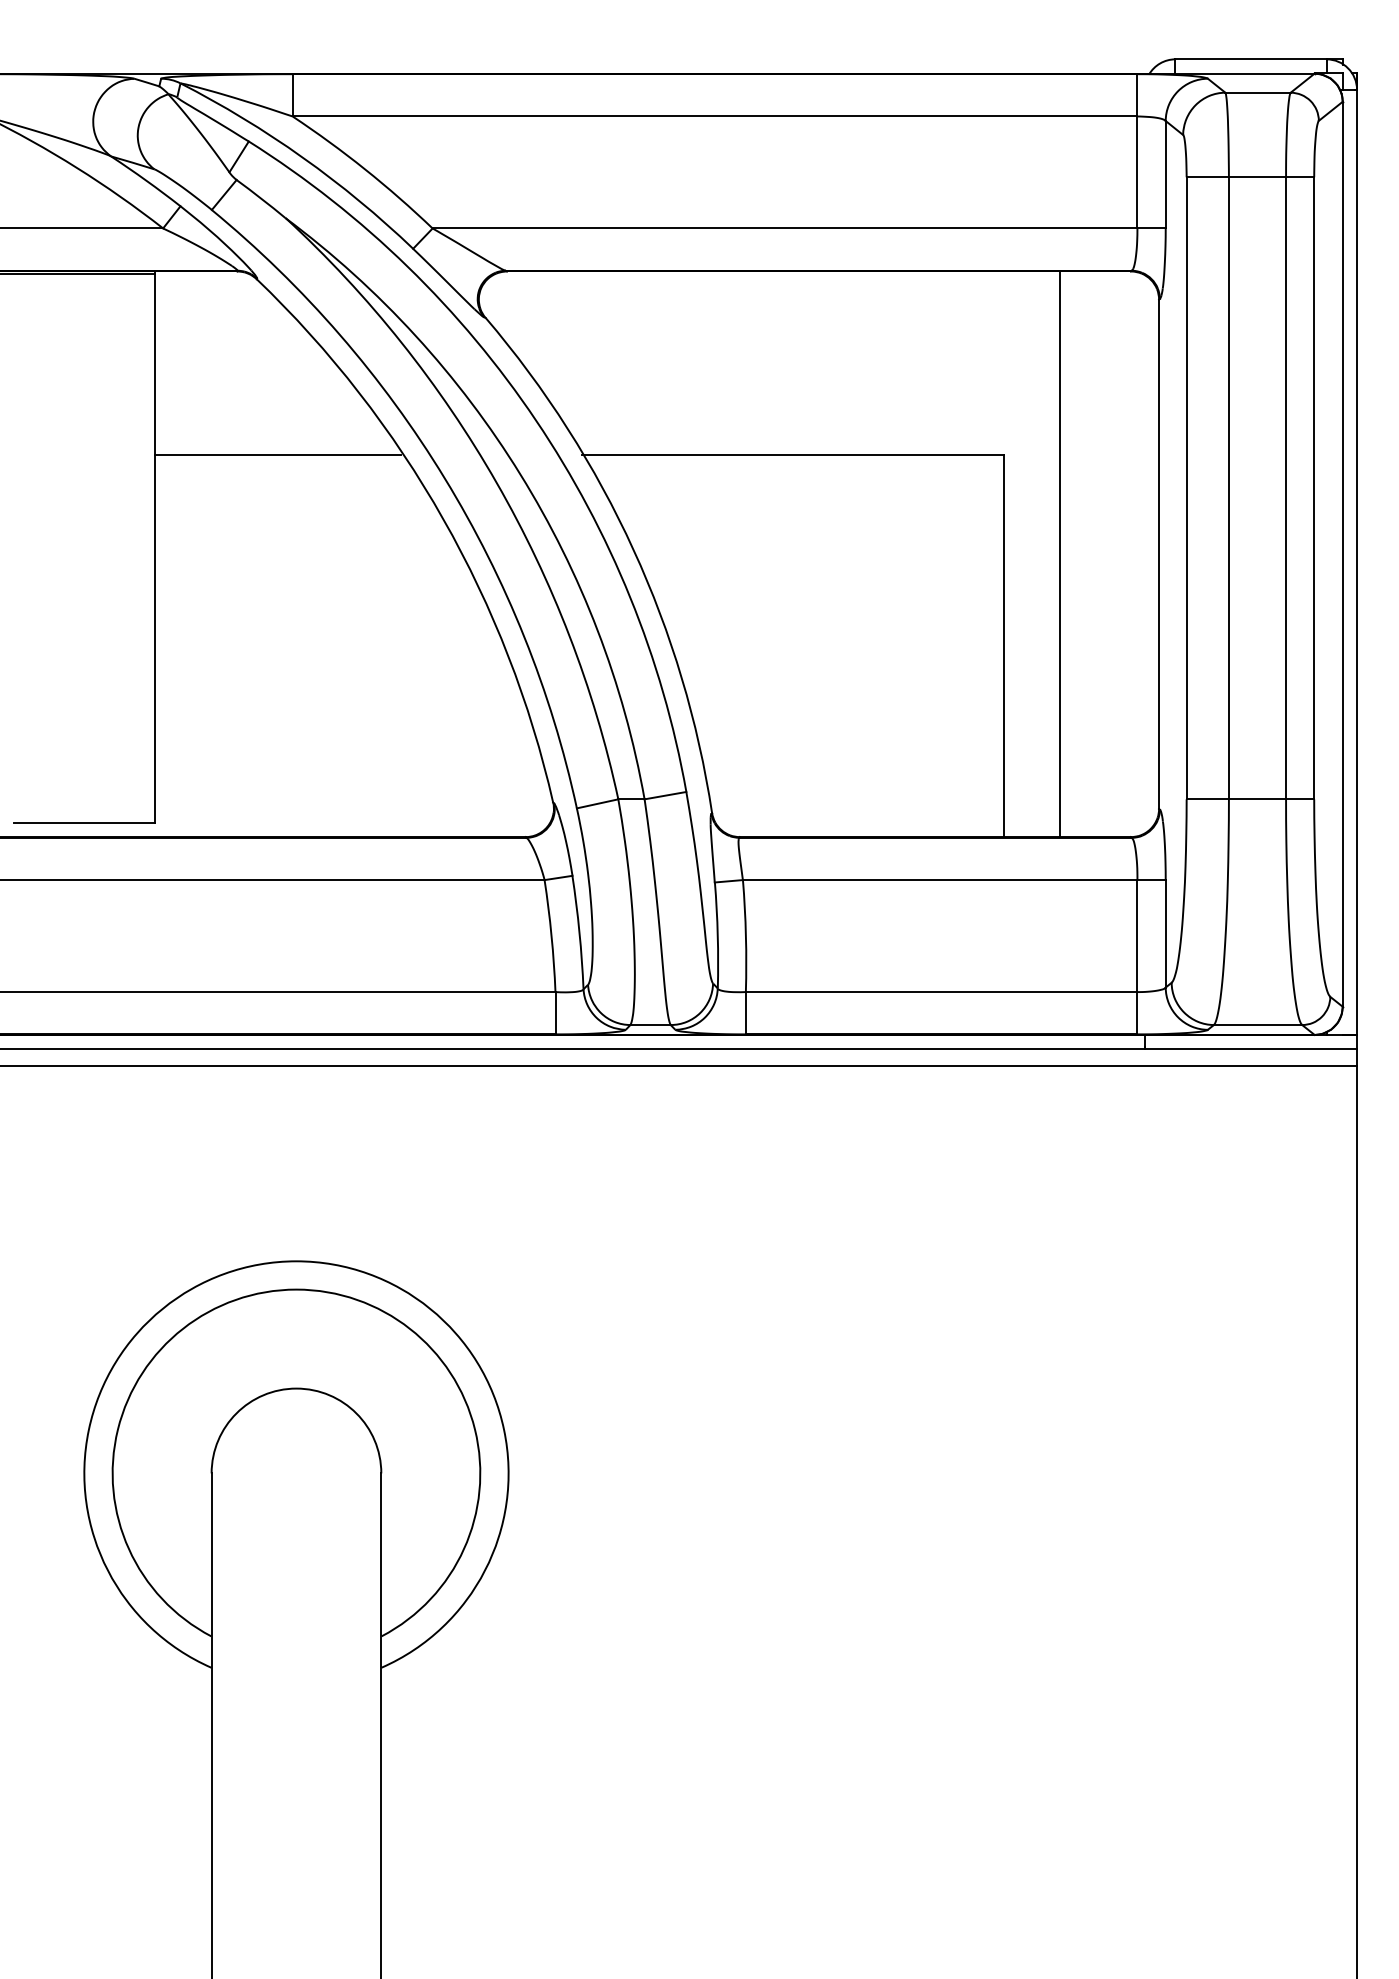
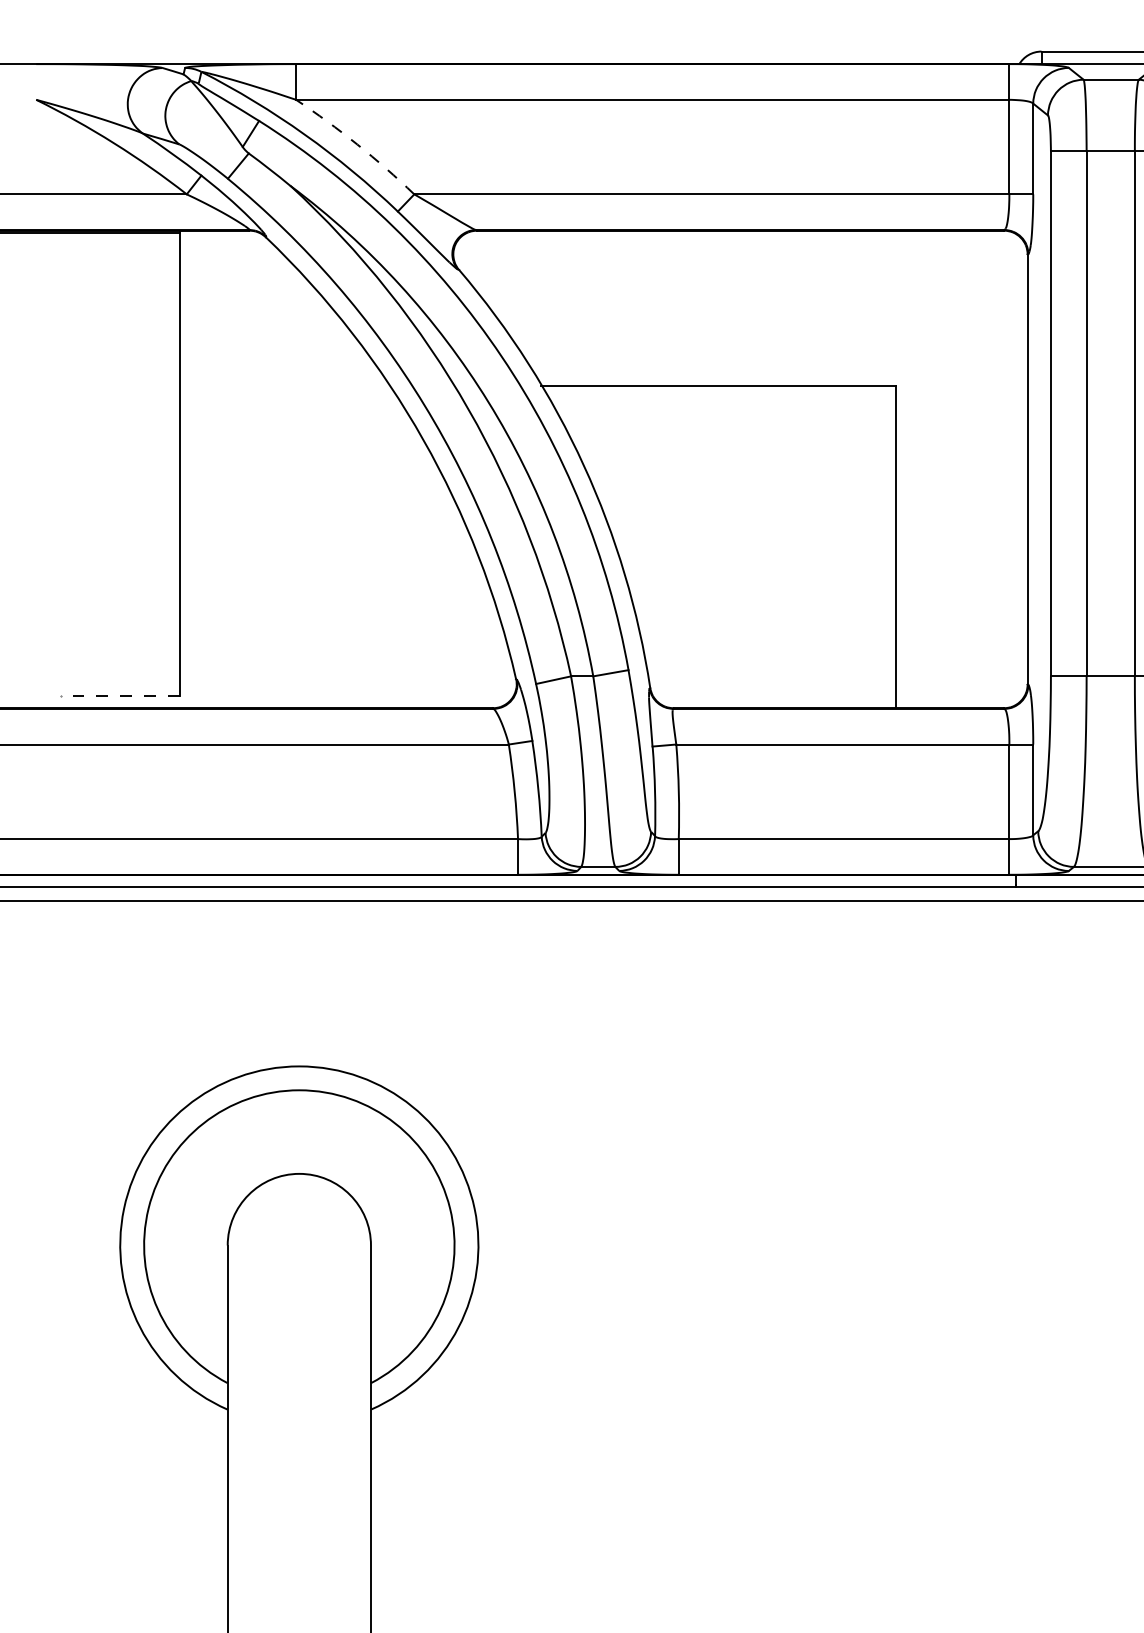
arc: (365, 169) -> (357, 144), solid -> dashed
line: (277, 455) -> (283, 386), removed
line: (1060, 554) -> (944, 469), removed
line: (84, 822) -> (120, 695), solid -> dashed

